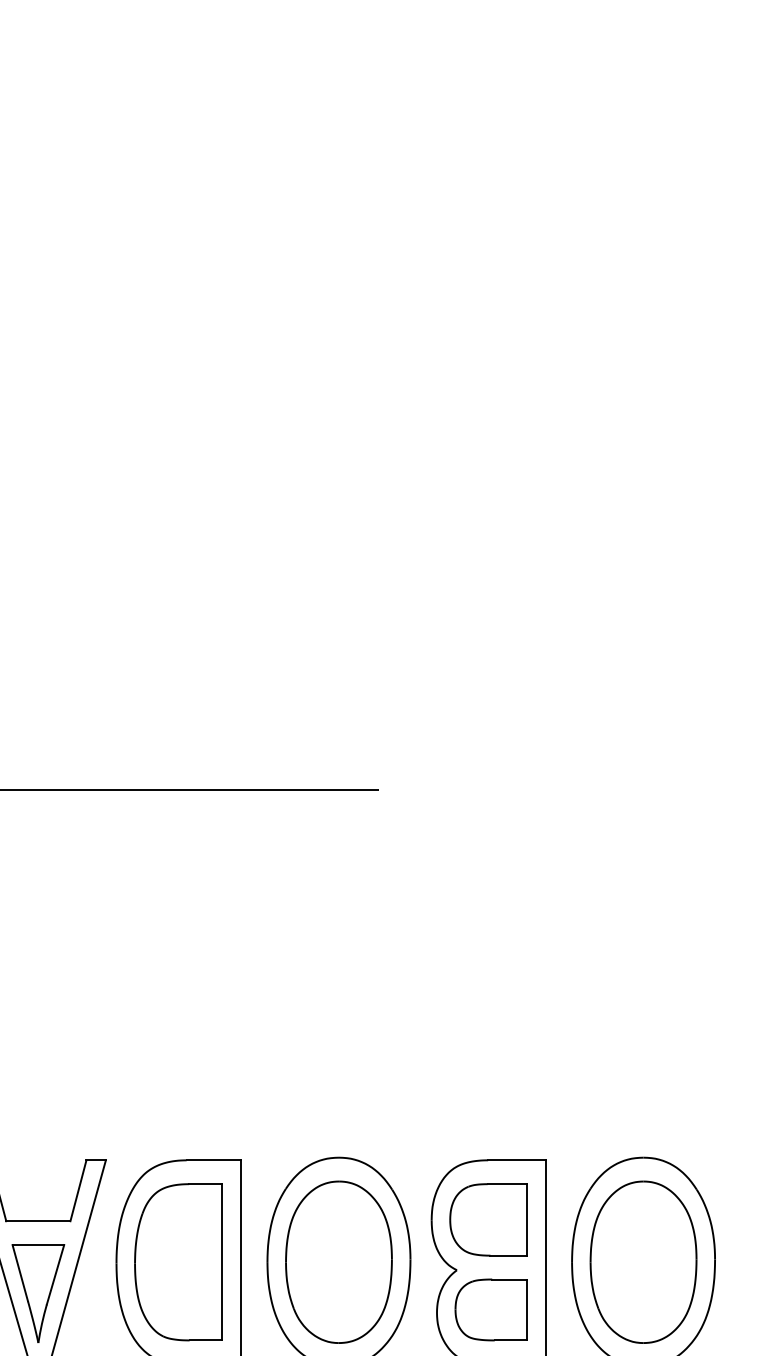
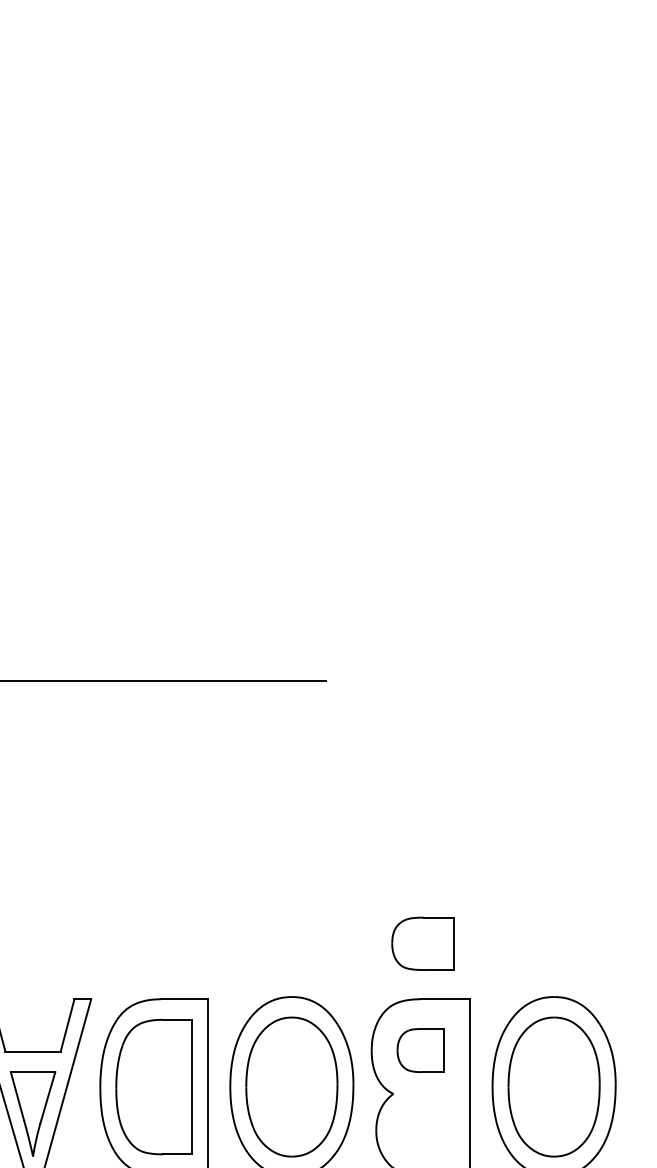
part: (488, 1219) -> (420, 1050), size x0.7
part: (490, 1309) -> (422, 943), moved

